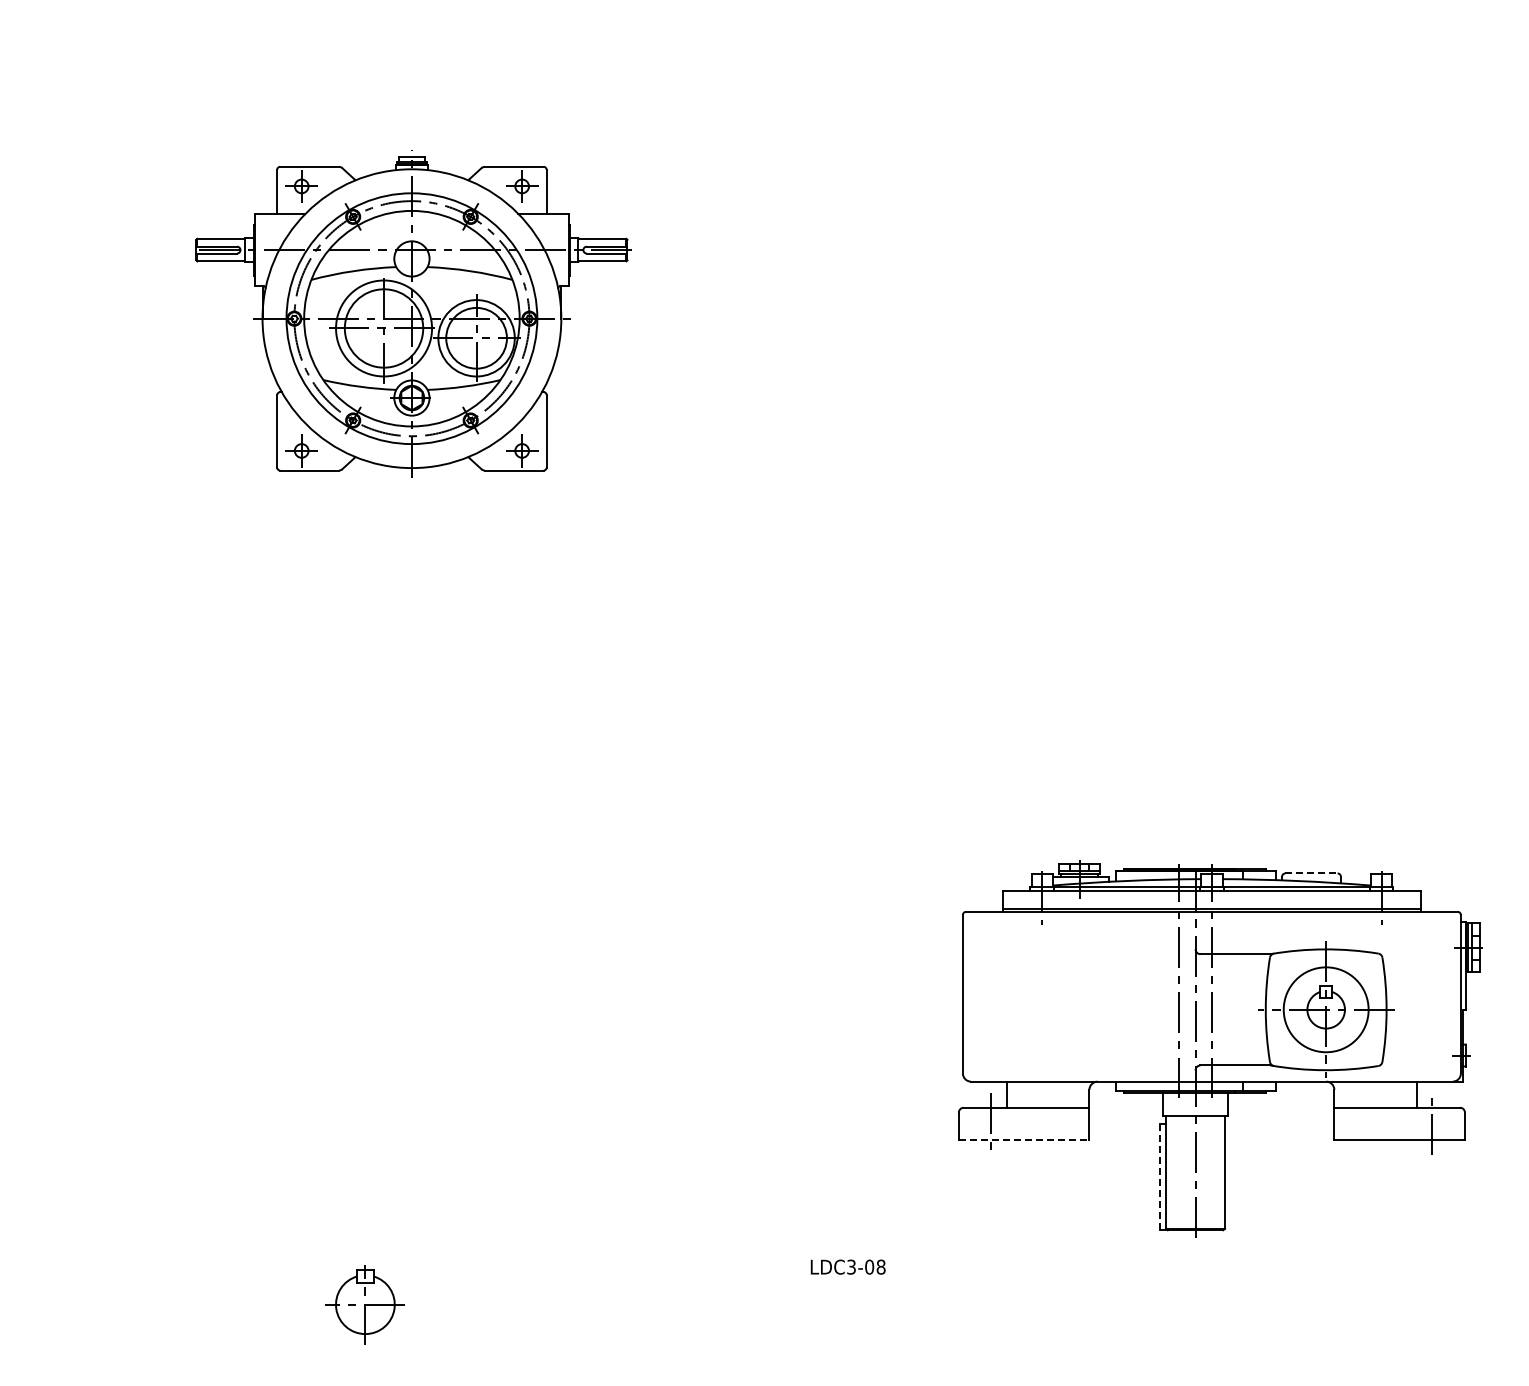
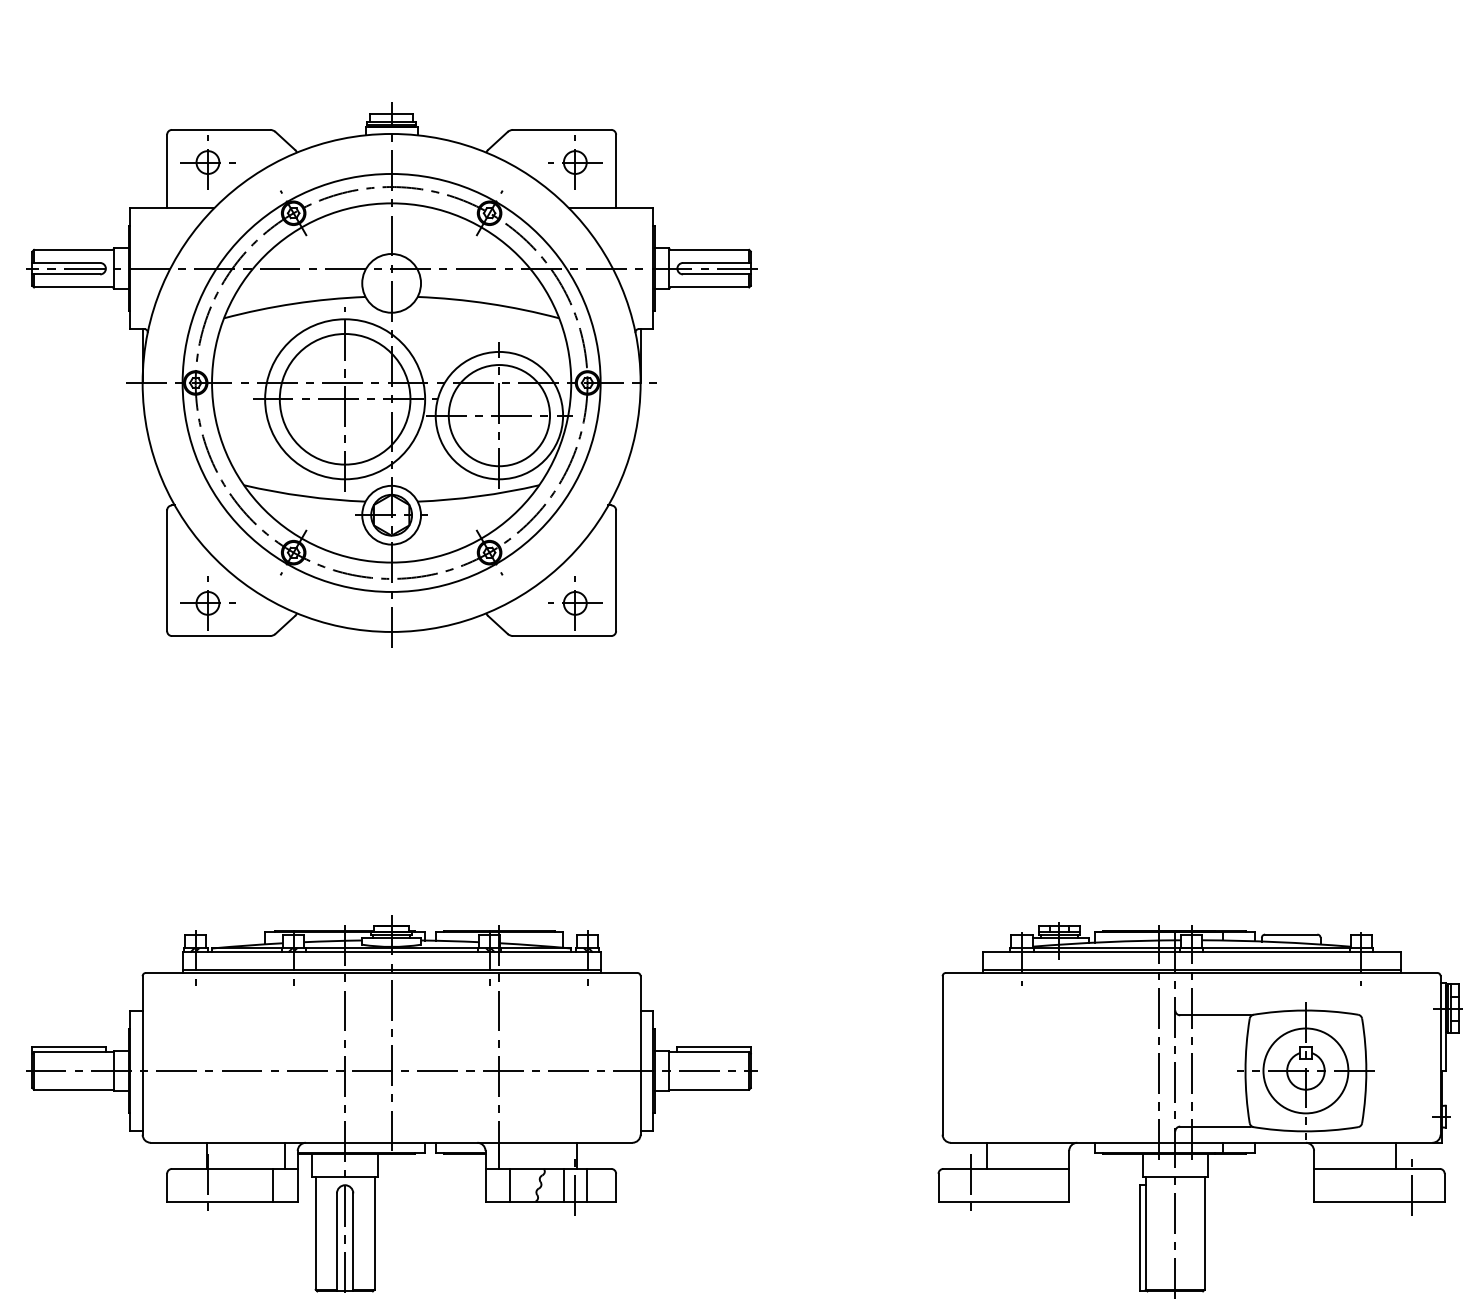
part: (411, 313) -> (391, 374), size x1.67
line: (1311, 873) -> (1291, 934), dashed -> solid
part: (411, 1042) -> (391, 1103), added
line: (1024, 1140) -> (1004, 1201), dashed -> solid
line: (1160, 1176) -> (1140, 1237), dashed -> solid

